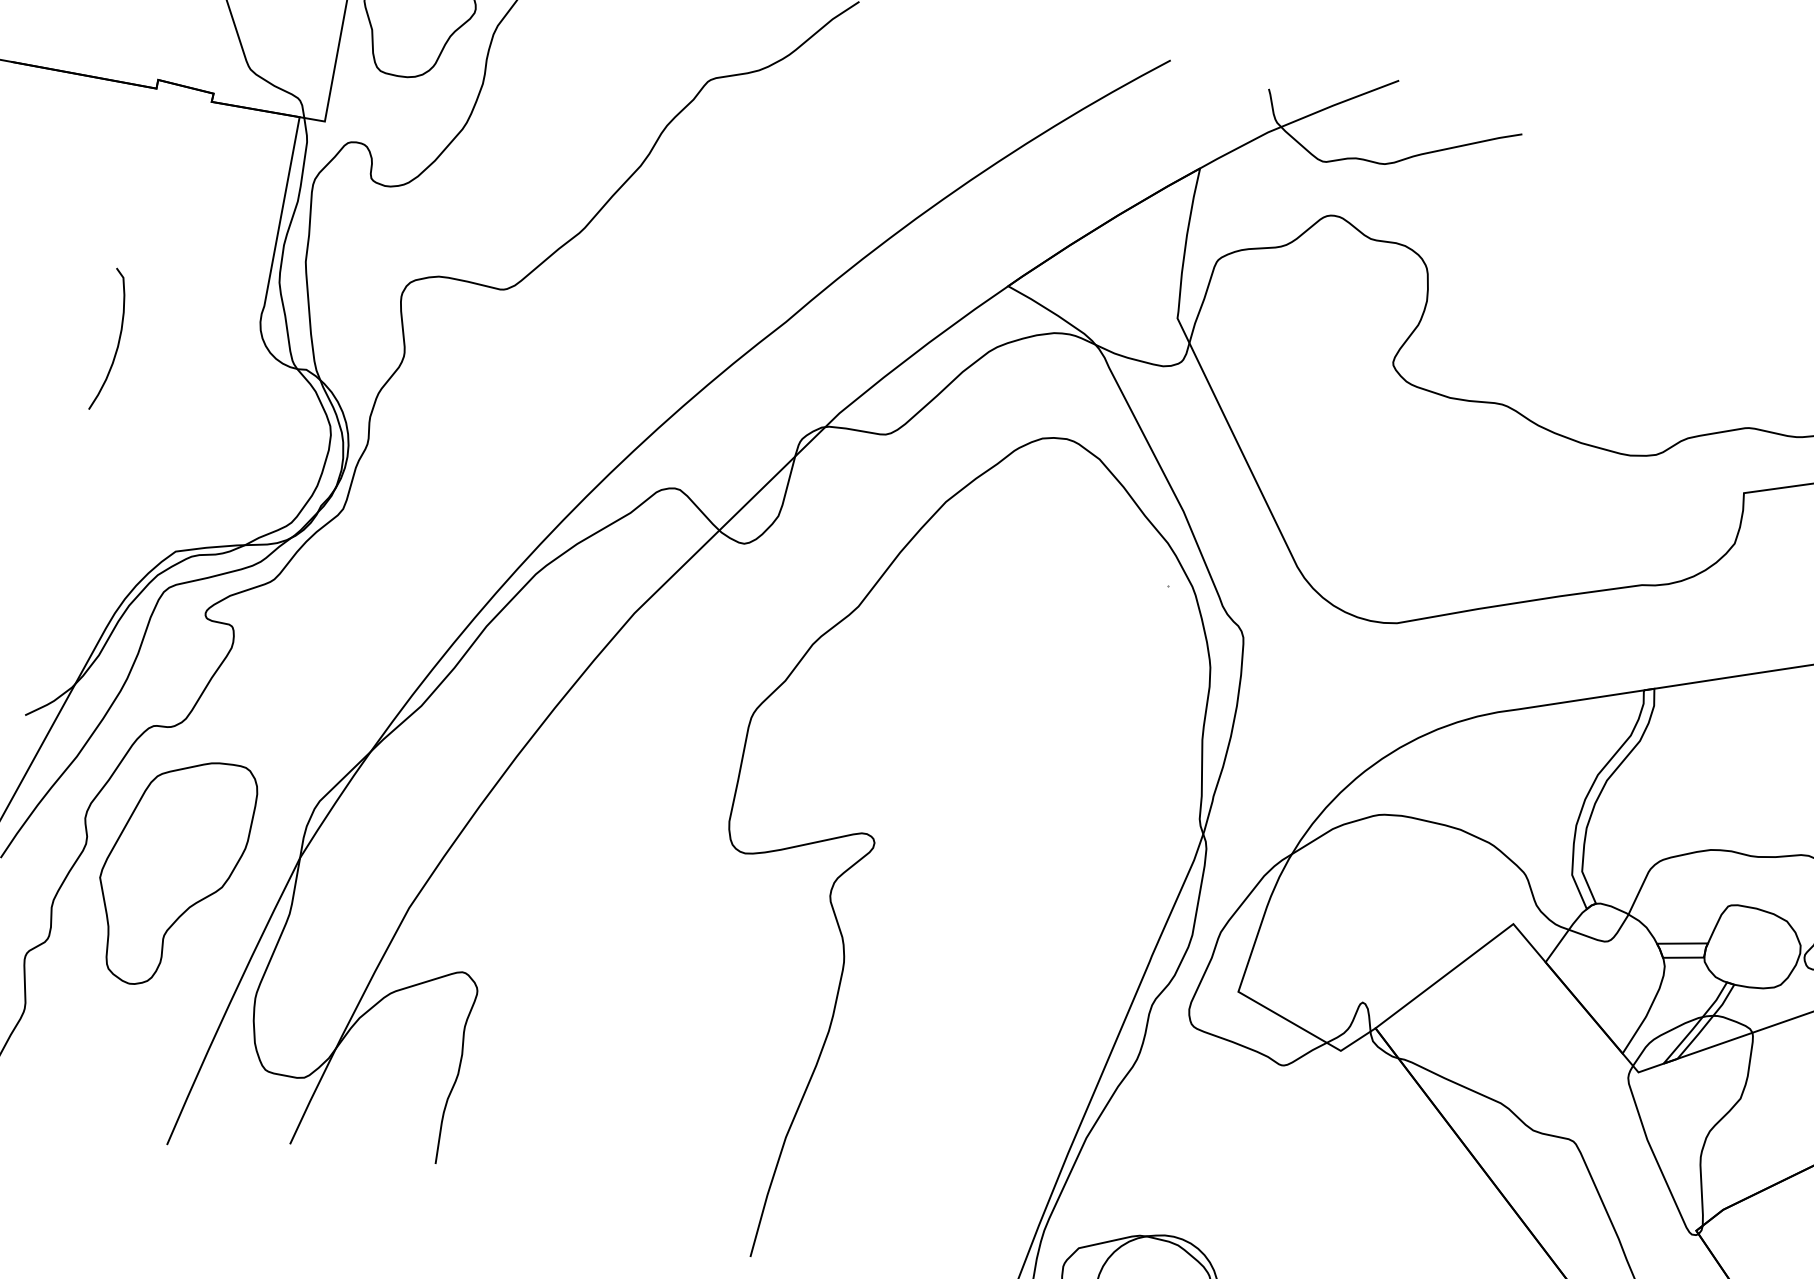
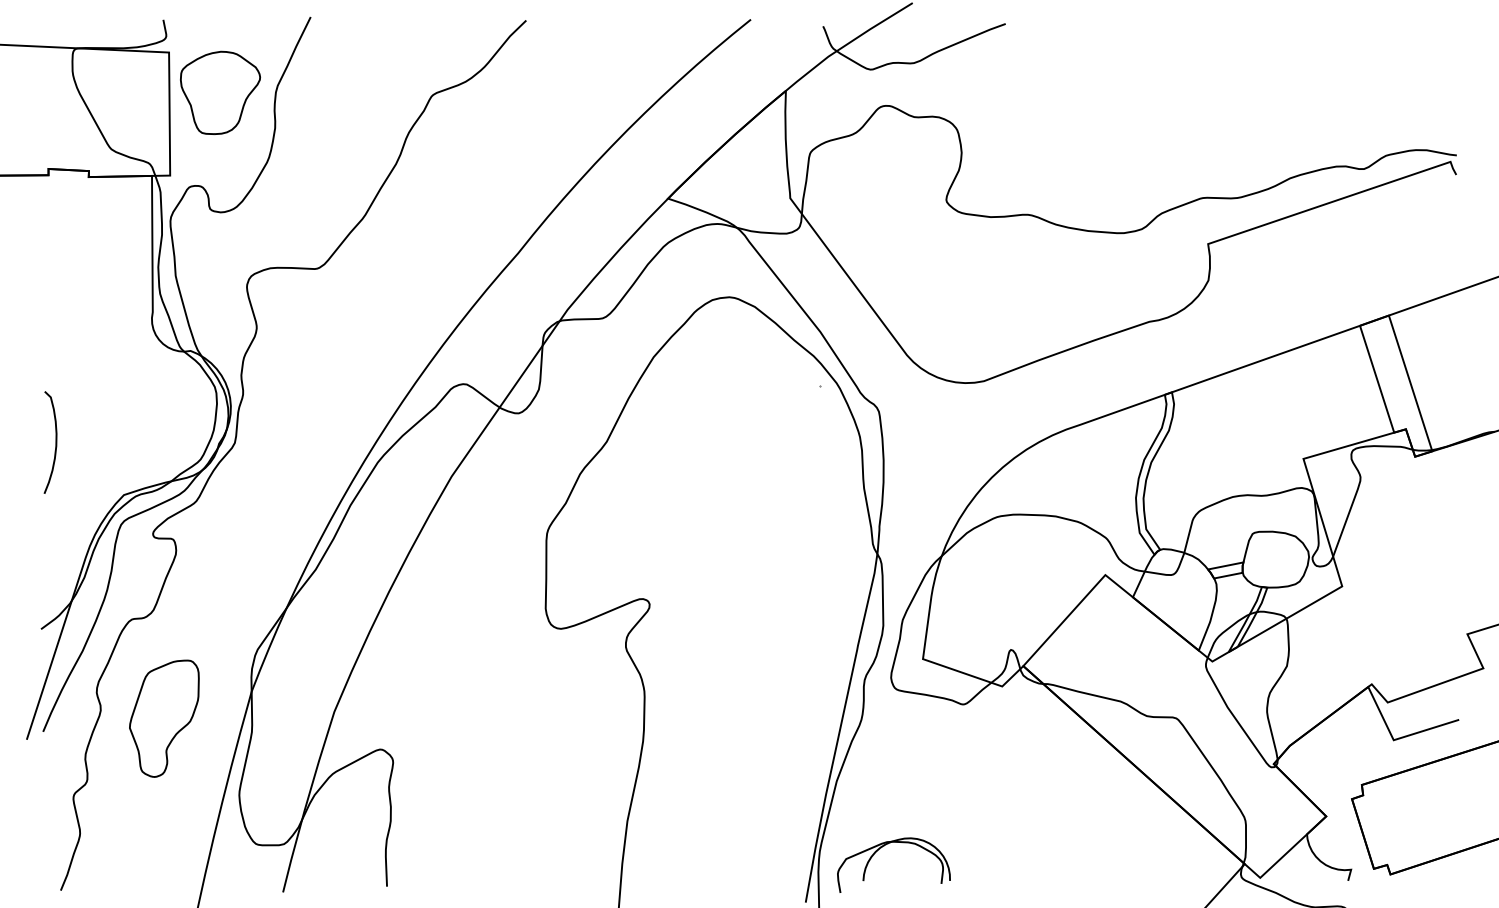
curve: (117, 341) -> (55, 442), moved
part: (172, 871) -> (164, 718), size x0.7

